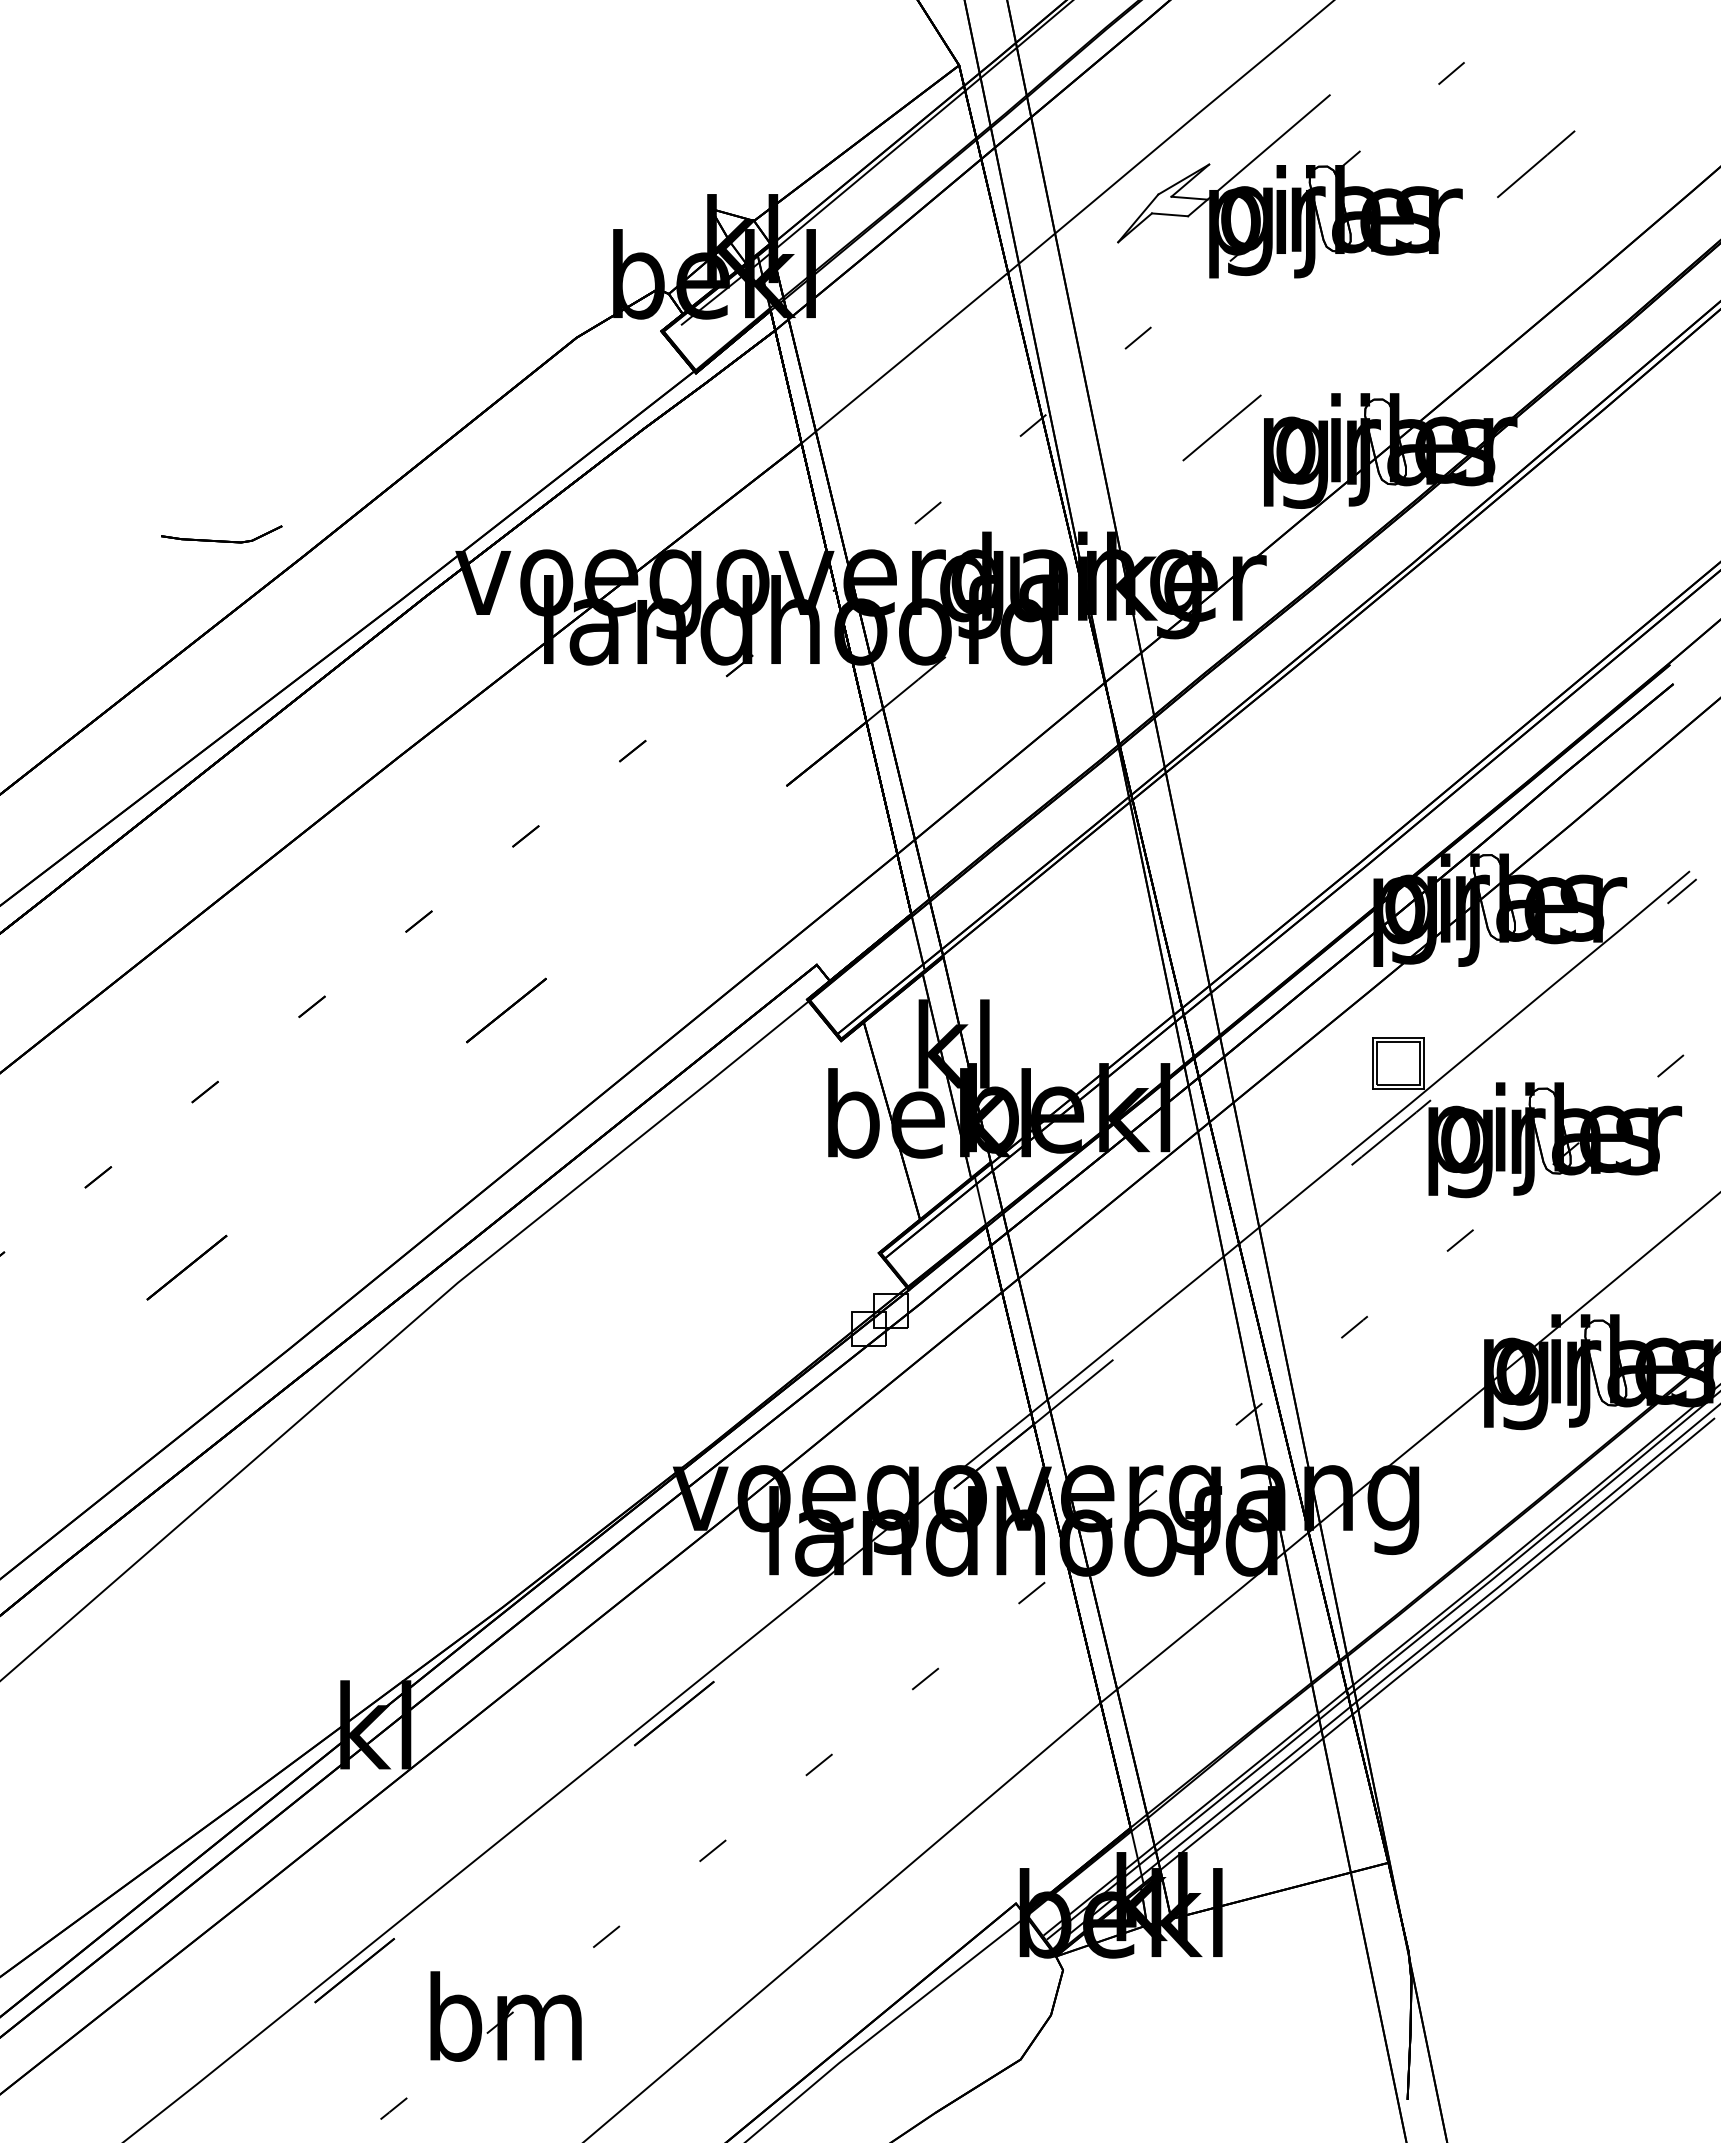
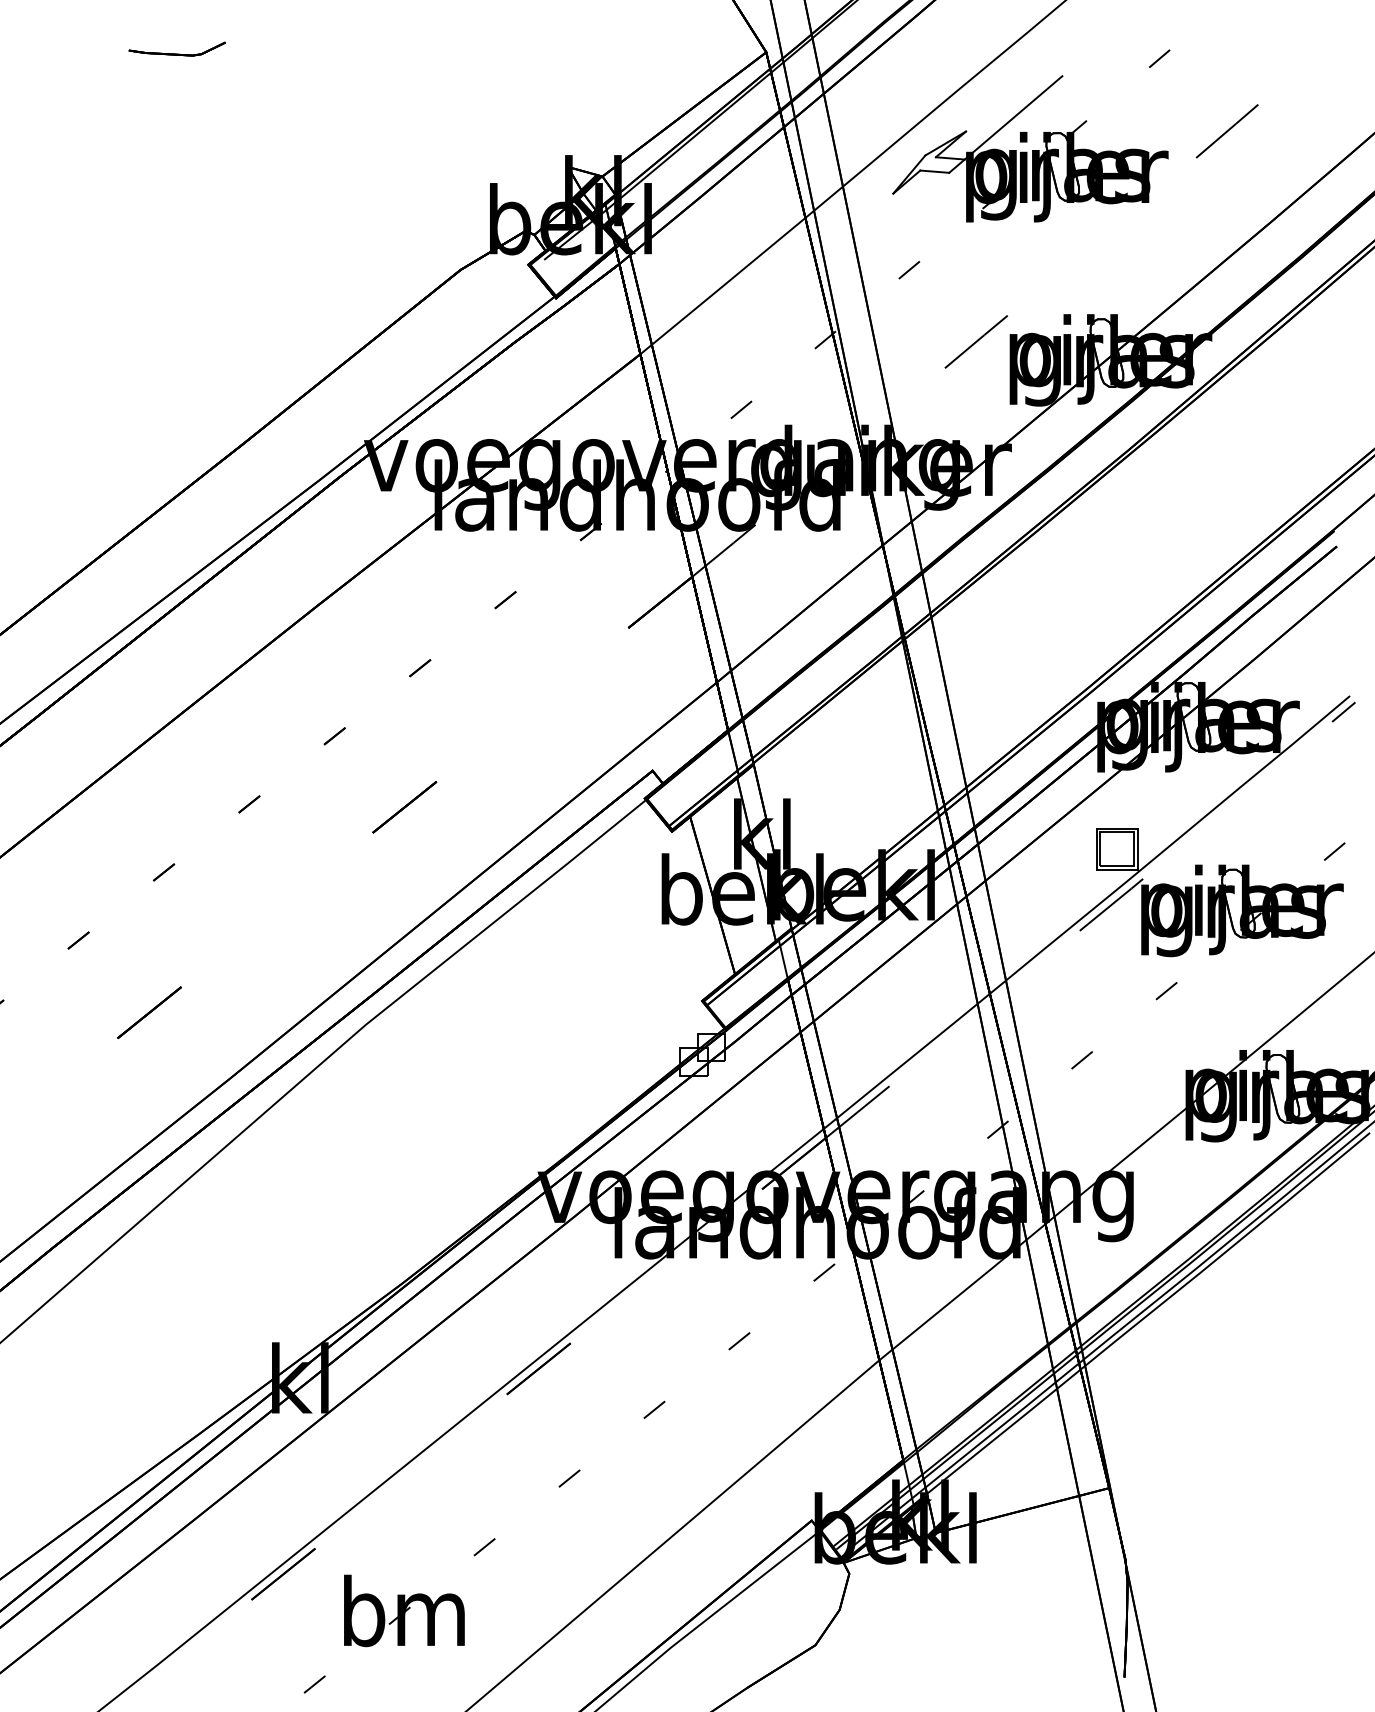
part: (221, 534) -> (177, 49), moved

